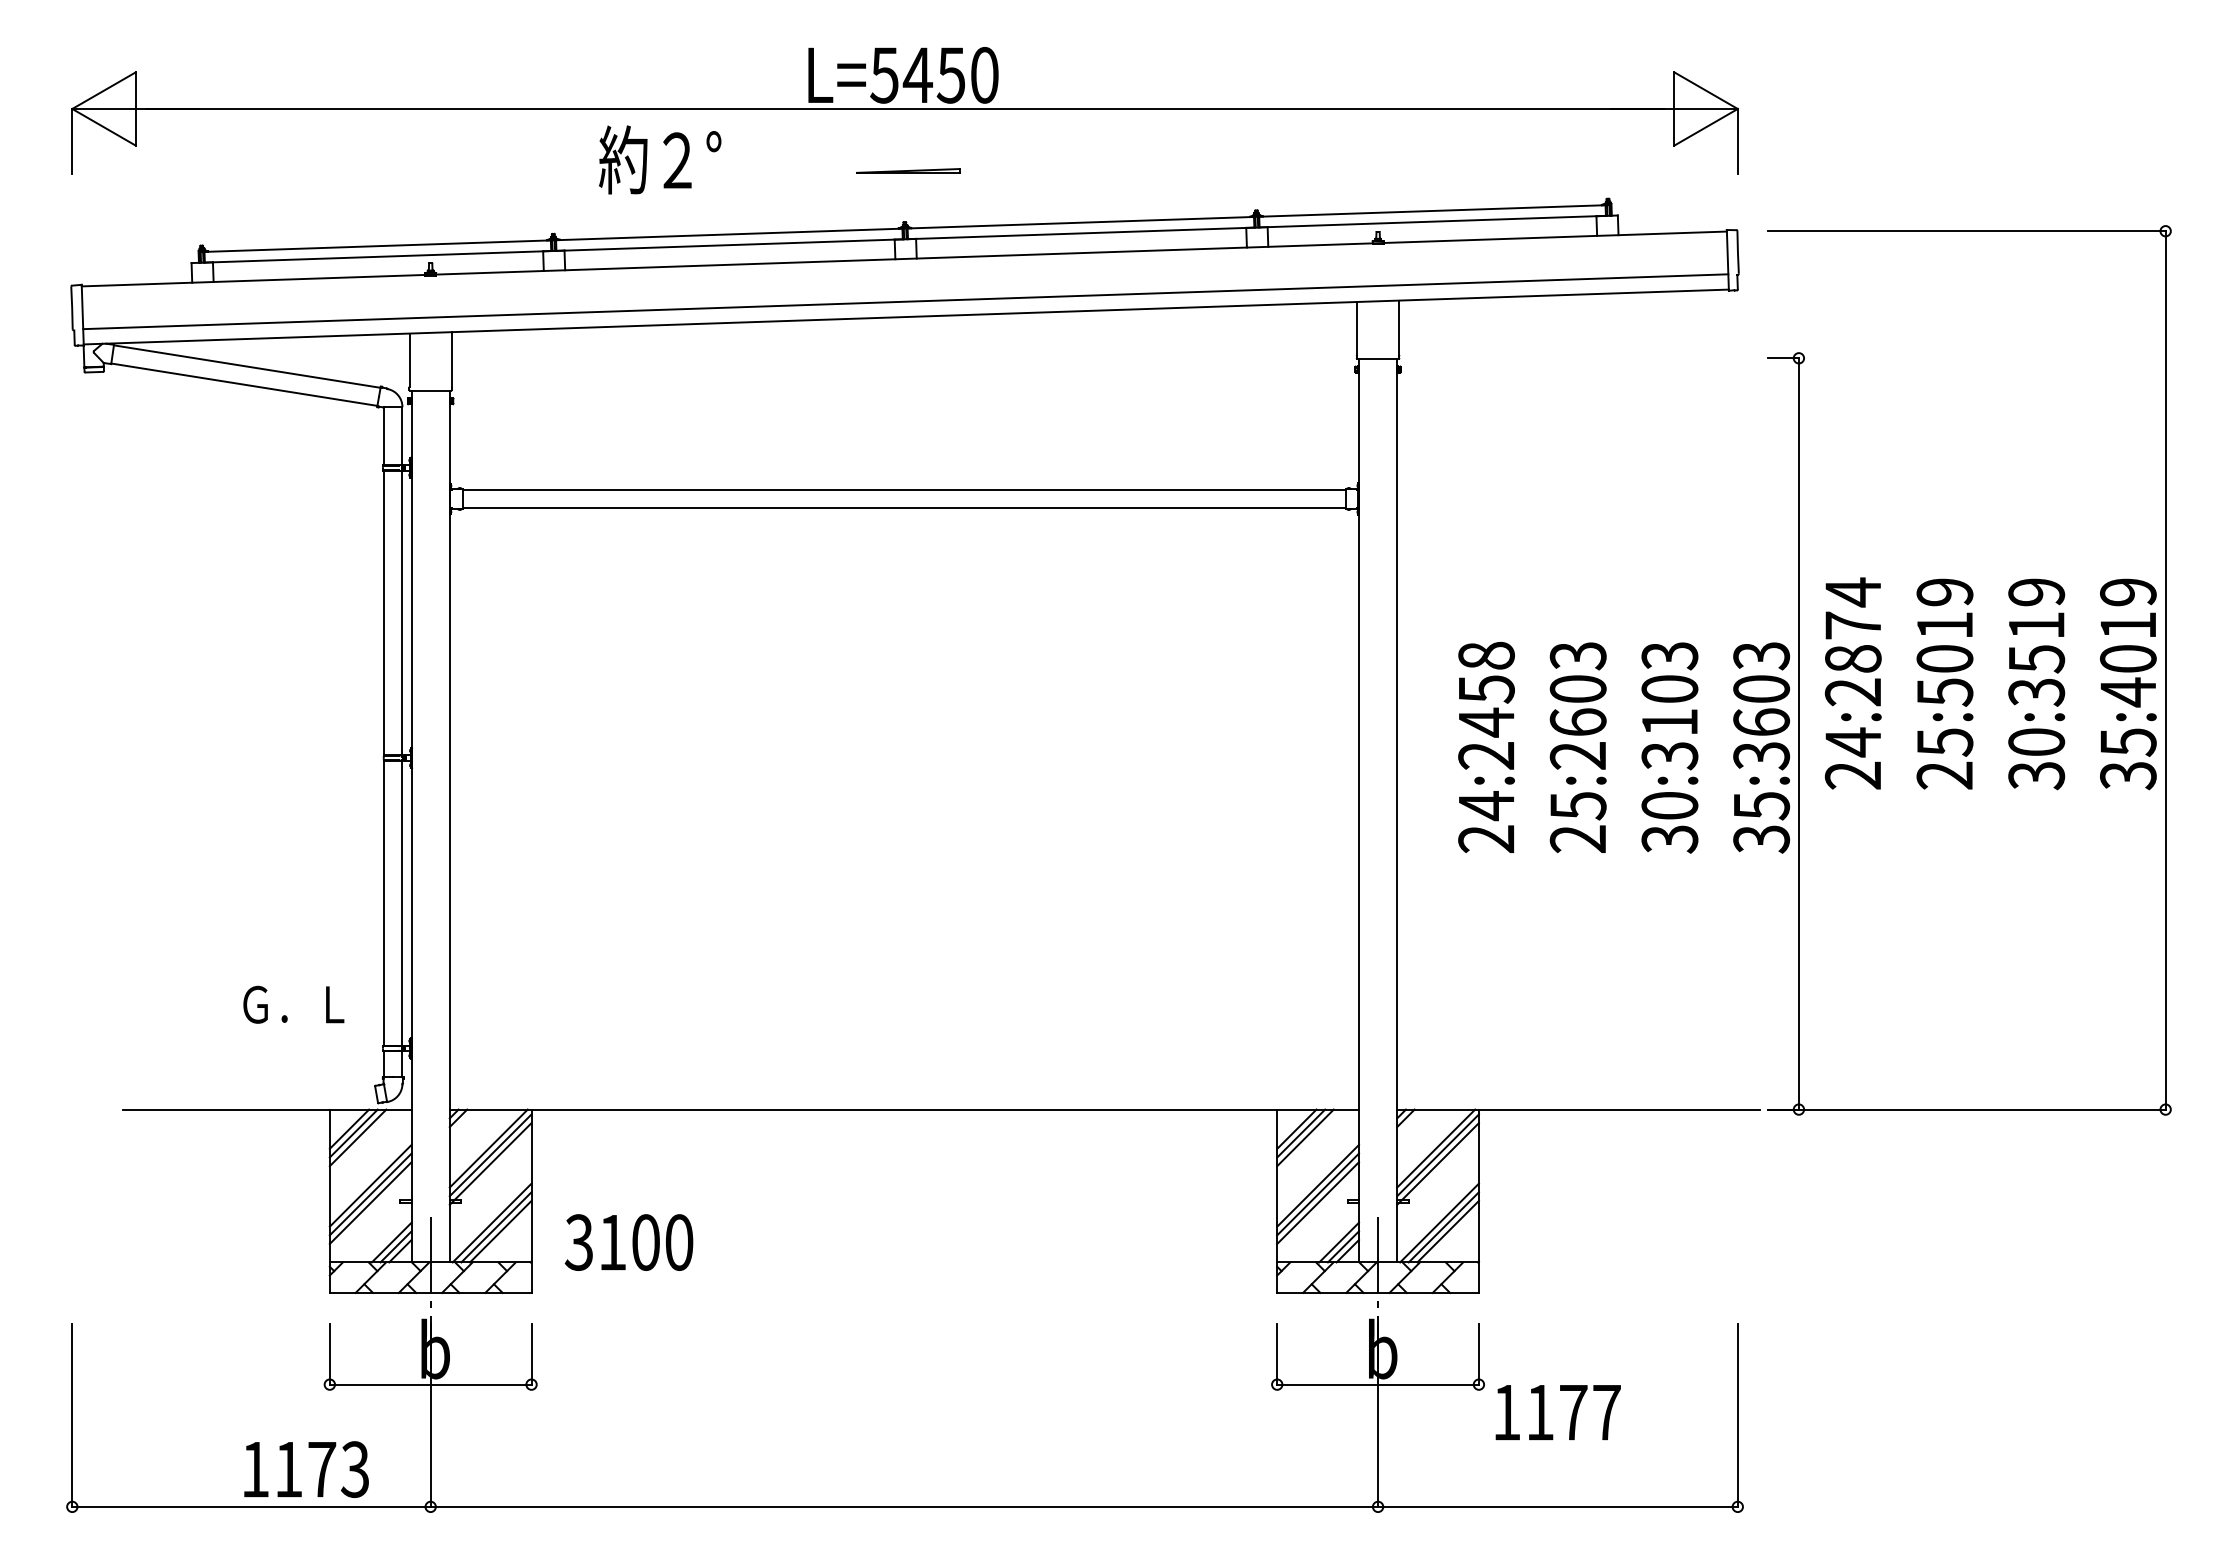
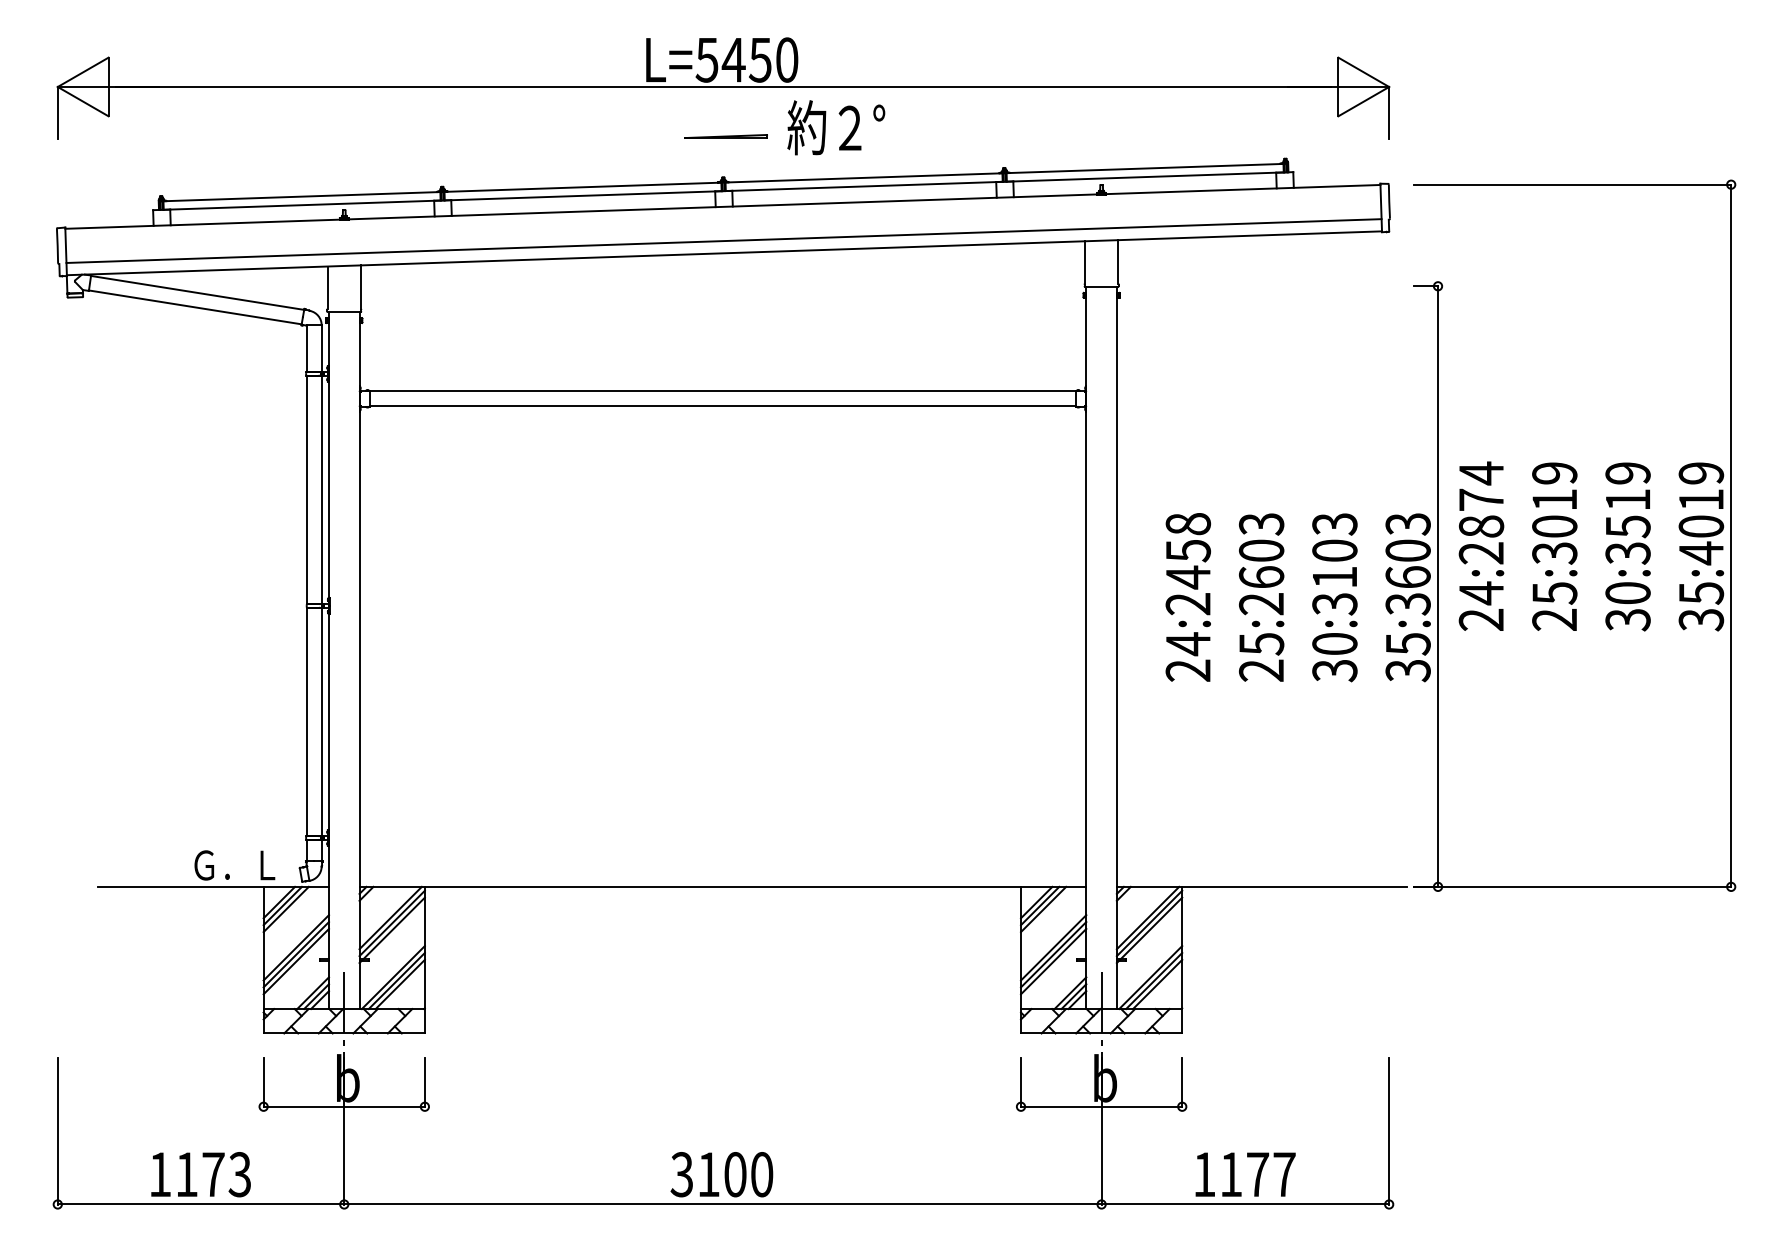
text: (660, 159) -> (836, 127), moved
text: (1944, 692) -> (1554, 553), 25:5019 -> 25:3019
text: (293, 1004) -> (234, 865), moved
text: (628, 1242) -> (721, 1174), moved
text: (1557, 1412) -> (1245, 1174), moved
text: (306, 1469) -> (201, 1174), moved

